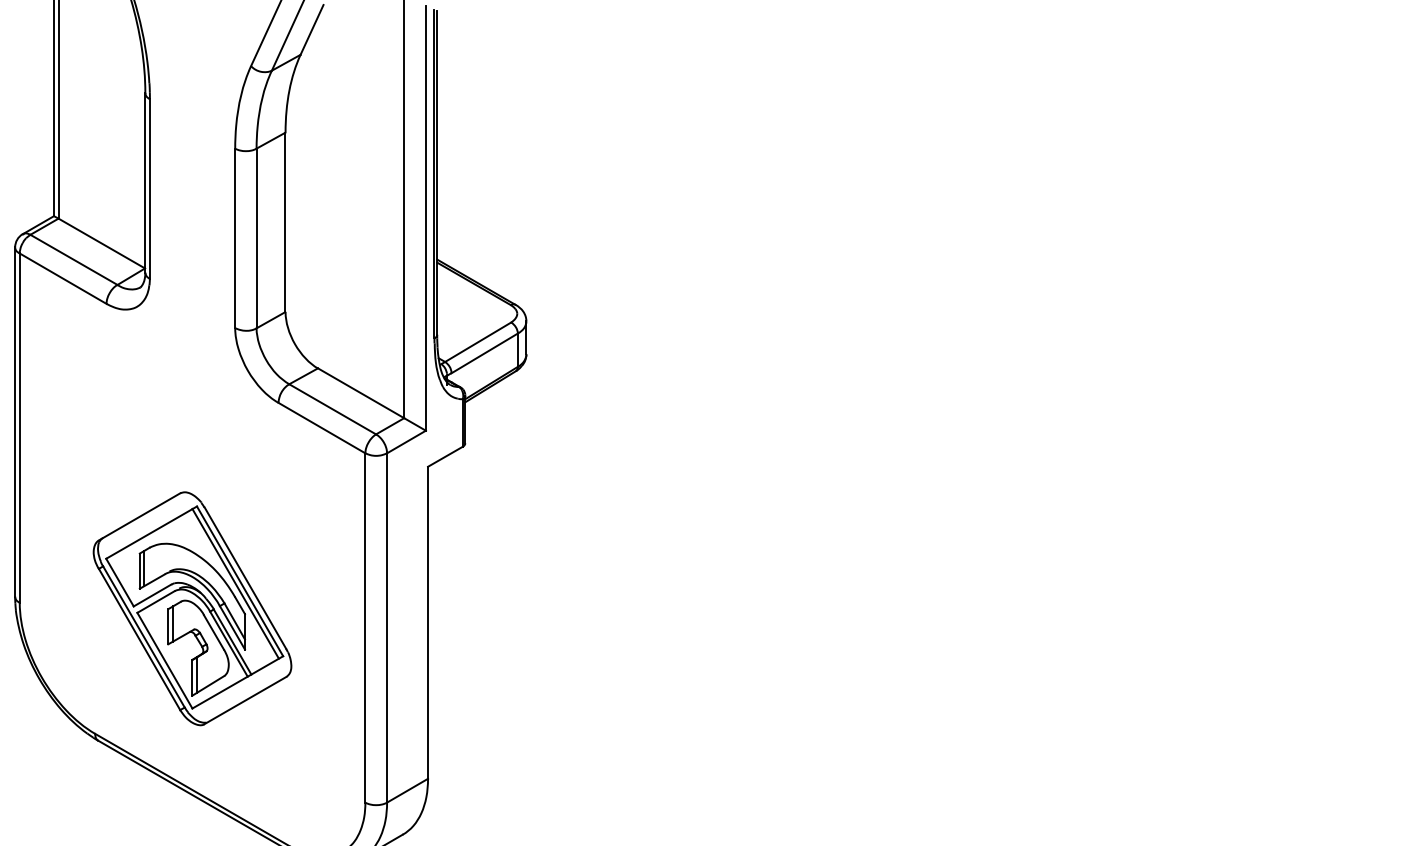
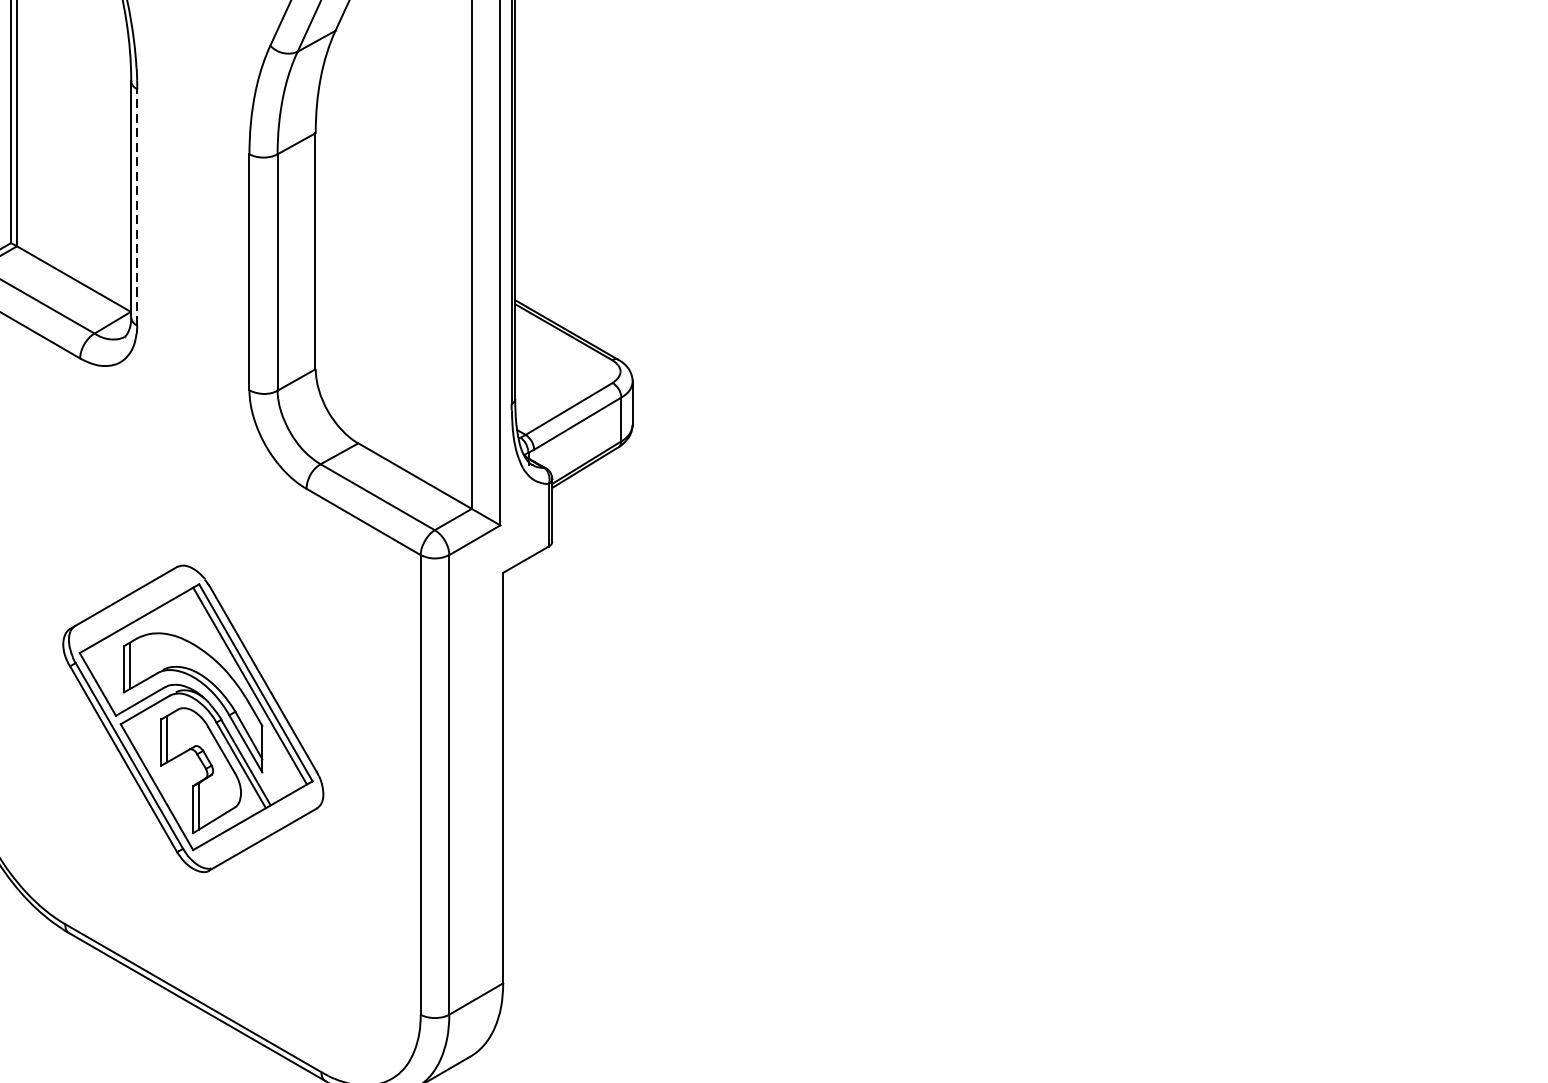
line: (149, 188) -> (136, 206), solid -> dashed
part: (192, 608) -> (193, 718), moved

